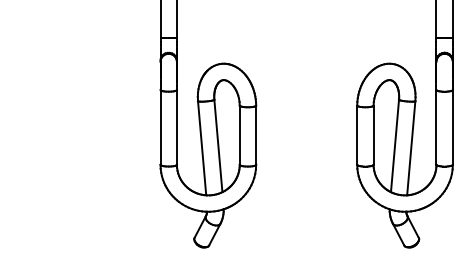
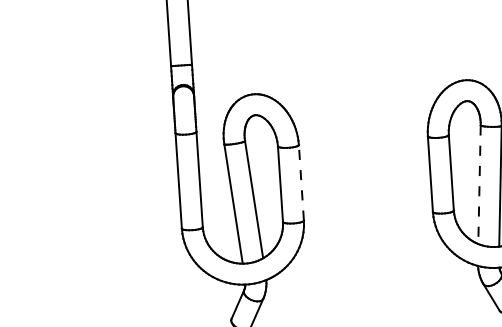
line: (256, 135) -> (301, 183), solid -> dashed
line: (394, 146) -> (478, 185), solid -> dashed

